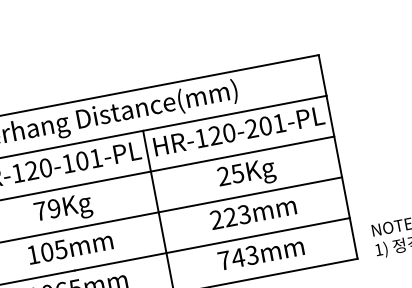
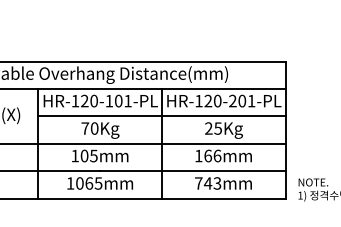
text: (54, 208) -> (94, 128), 79Kg -> 70Kg
text: (230, 216) -> (208, 155), 223mm -> 166mm

